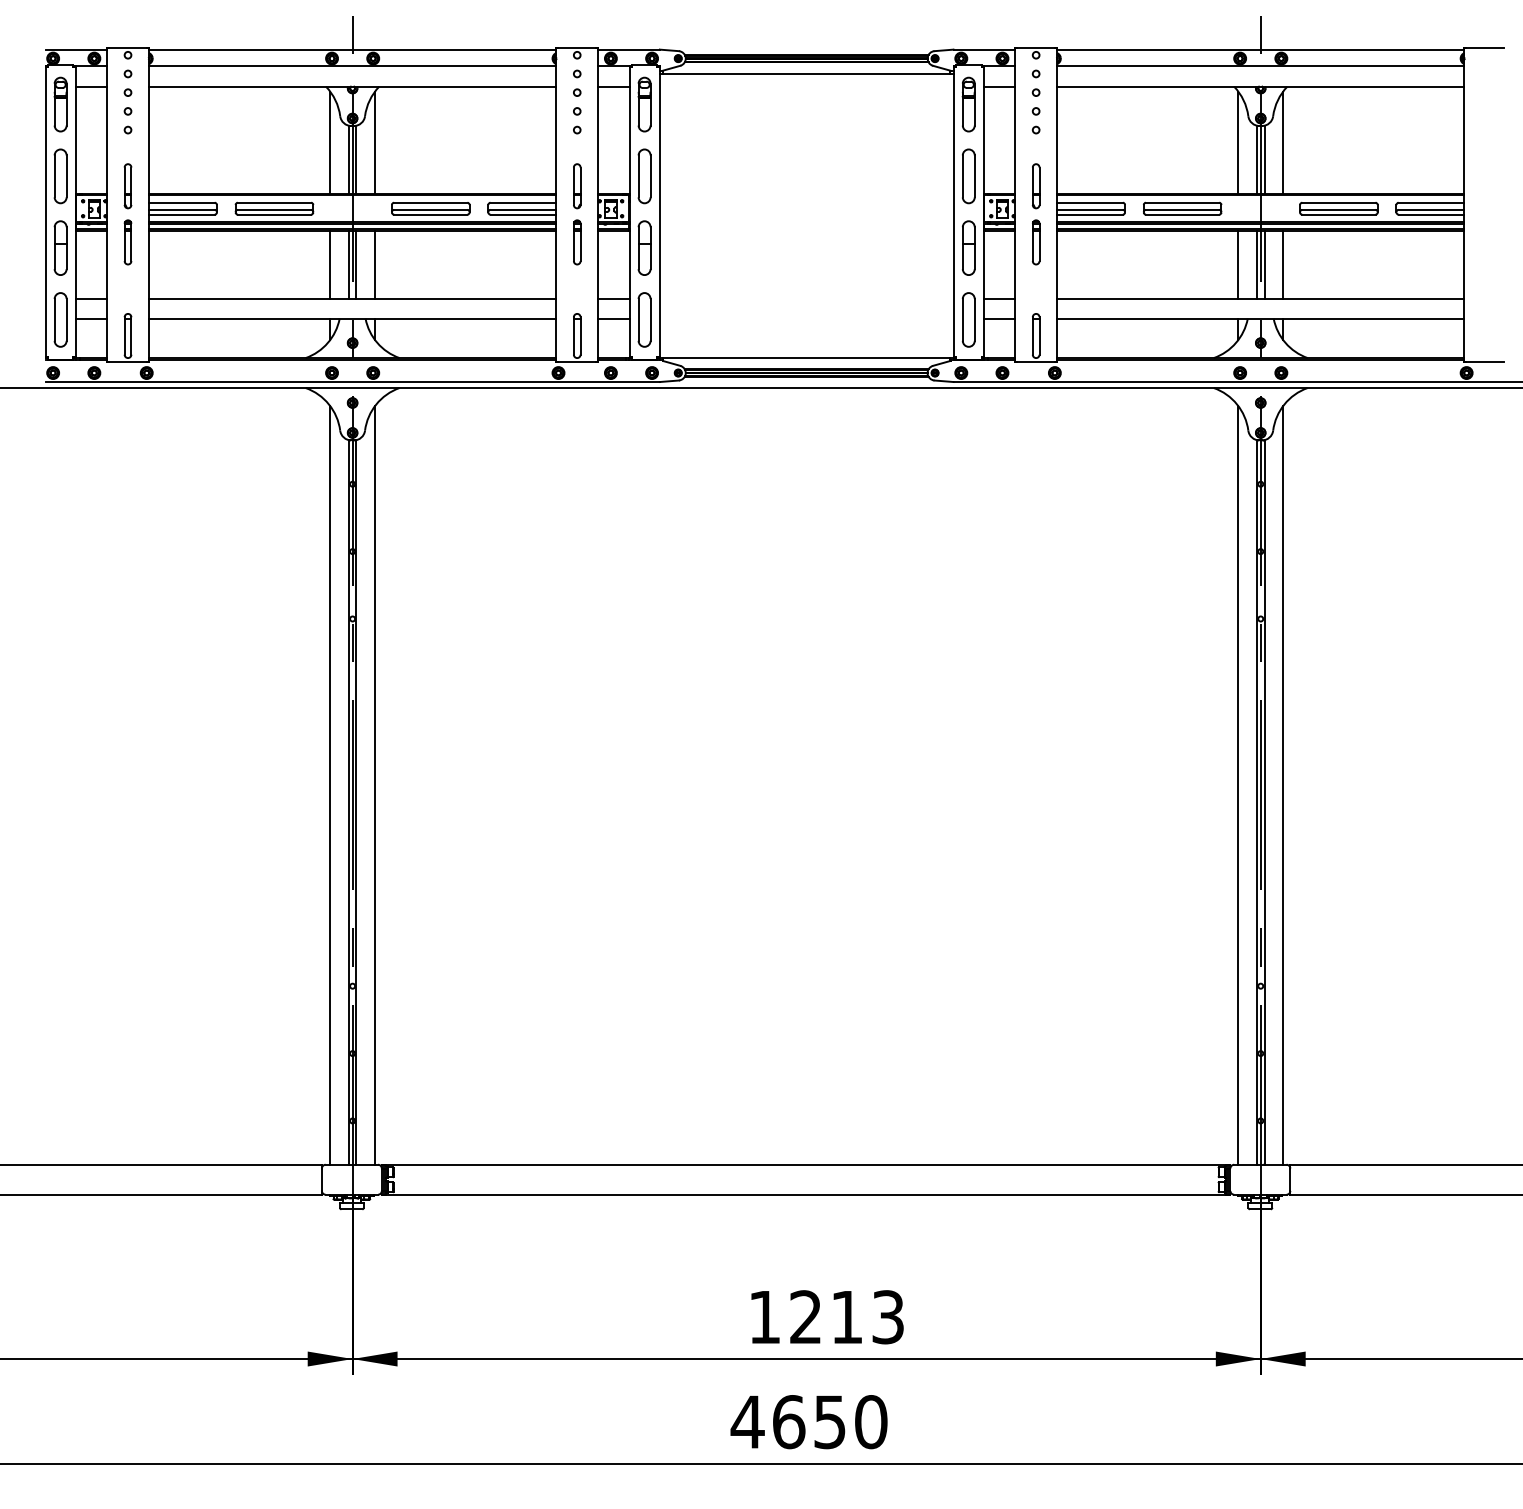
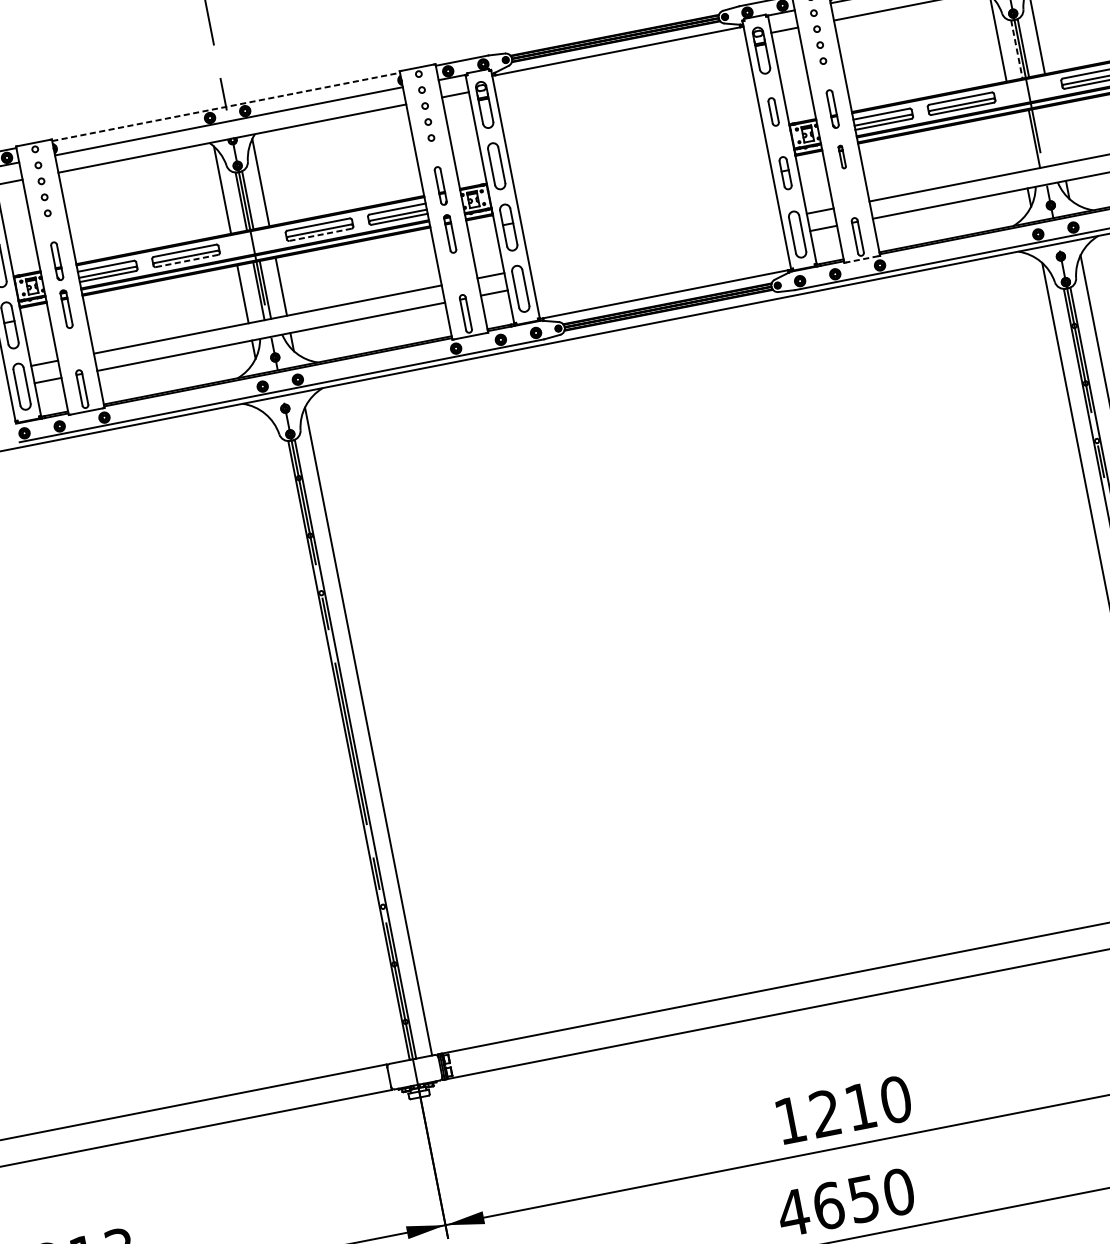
line: (352, 49) -> (225, 106), solid -> dashed
line: (1256, 160) -> (1016, 50), solid -> dashed
part: (968, 176) -> (773, 112), size x0.6
line: (274, 214) -> (187, 260), solid -> dashed
line: (430, 214) -> (320, 234), solid -> dashed
part: (1036, 242) -> (842, 157), size x0.6
part: (968, 247) -> (785, 172), size x0.7
line: (1238, 264) -> (1018, 142), removed
line: (1264, 264) -> (1040, 137), removed
line: (1283, 264) -> (1057, 134), removed
line: (1035, 362) -> (861, 259), solid -> dashed
line: (330, 785) -> (330, 739), removed
text: (888, 1317) -> (896, 1099), 1213 -> 1210

